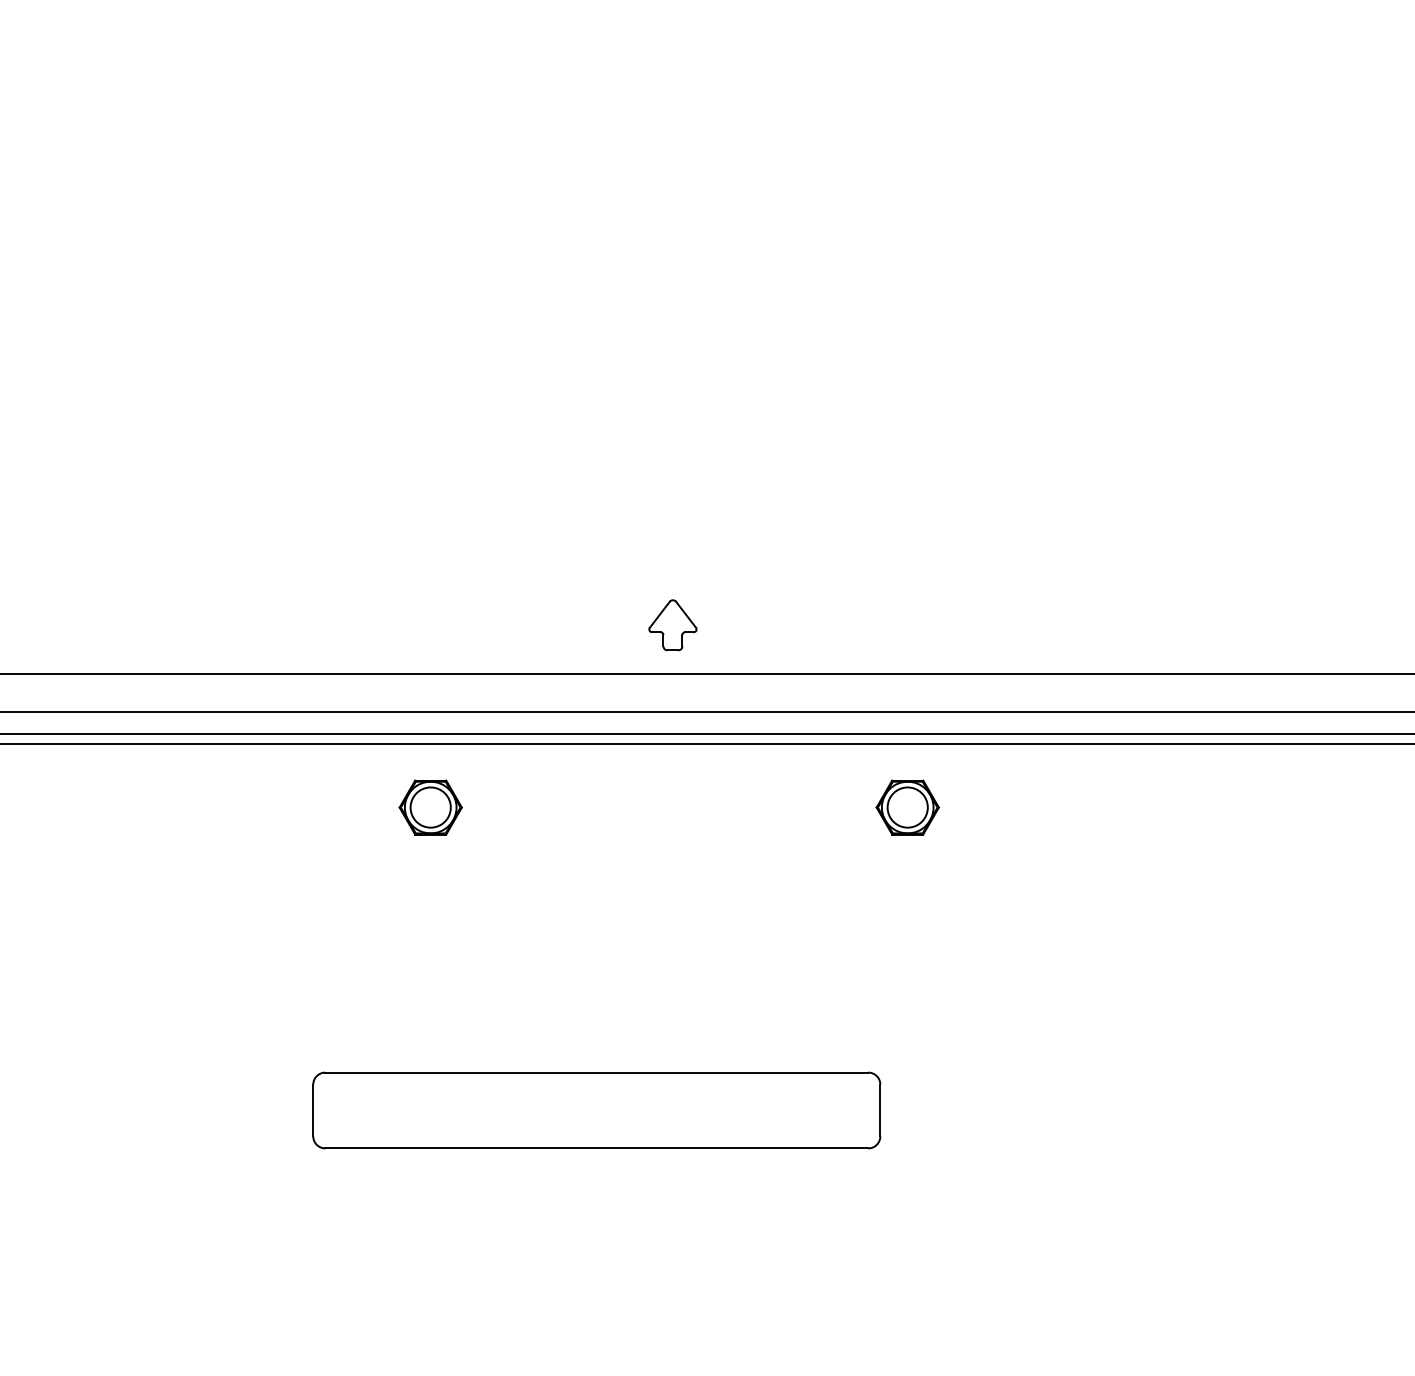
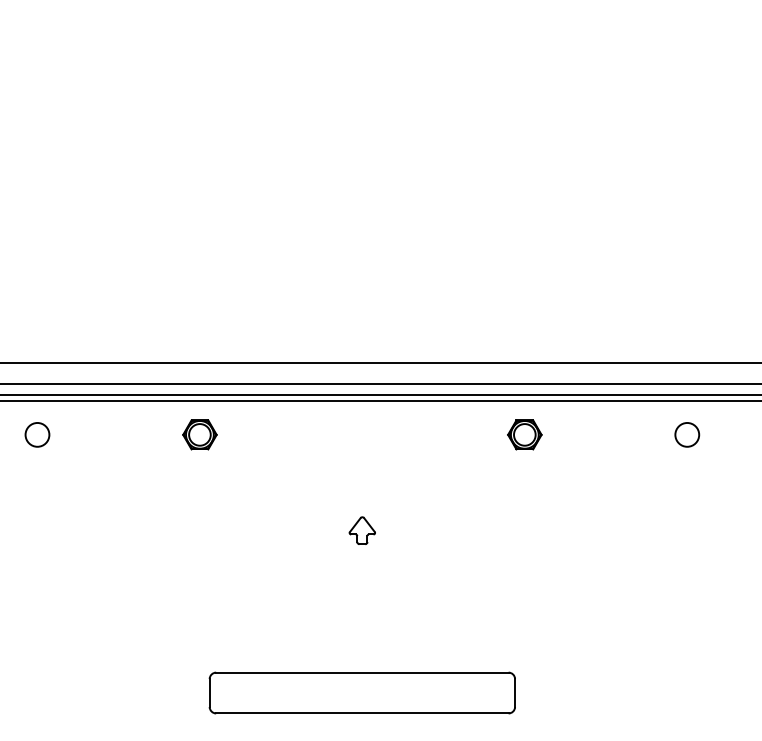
part: (671, 624) -> (361, 530), moved
circle: (69, 806) -> (37, 434), added
part: (429, 806) -> (199, 434), moved
part: (907, 806) -> (524, 434), moved
circle: (1276, 806) -> (687, 434), added
part: (595, 1109) -> (361, 692), moved

